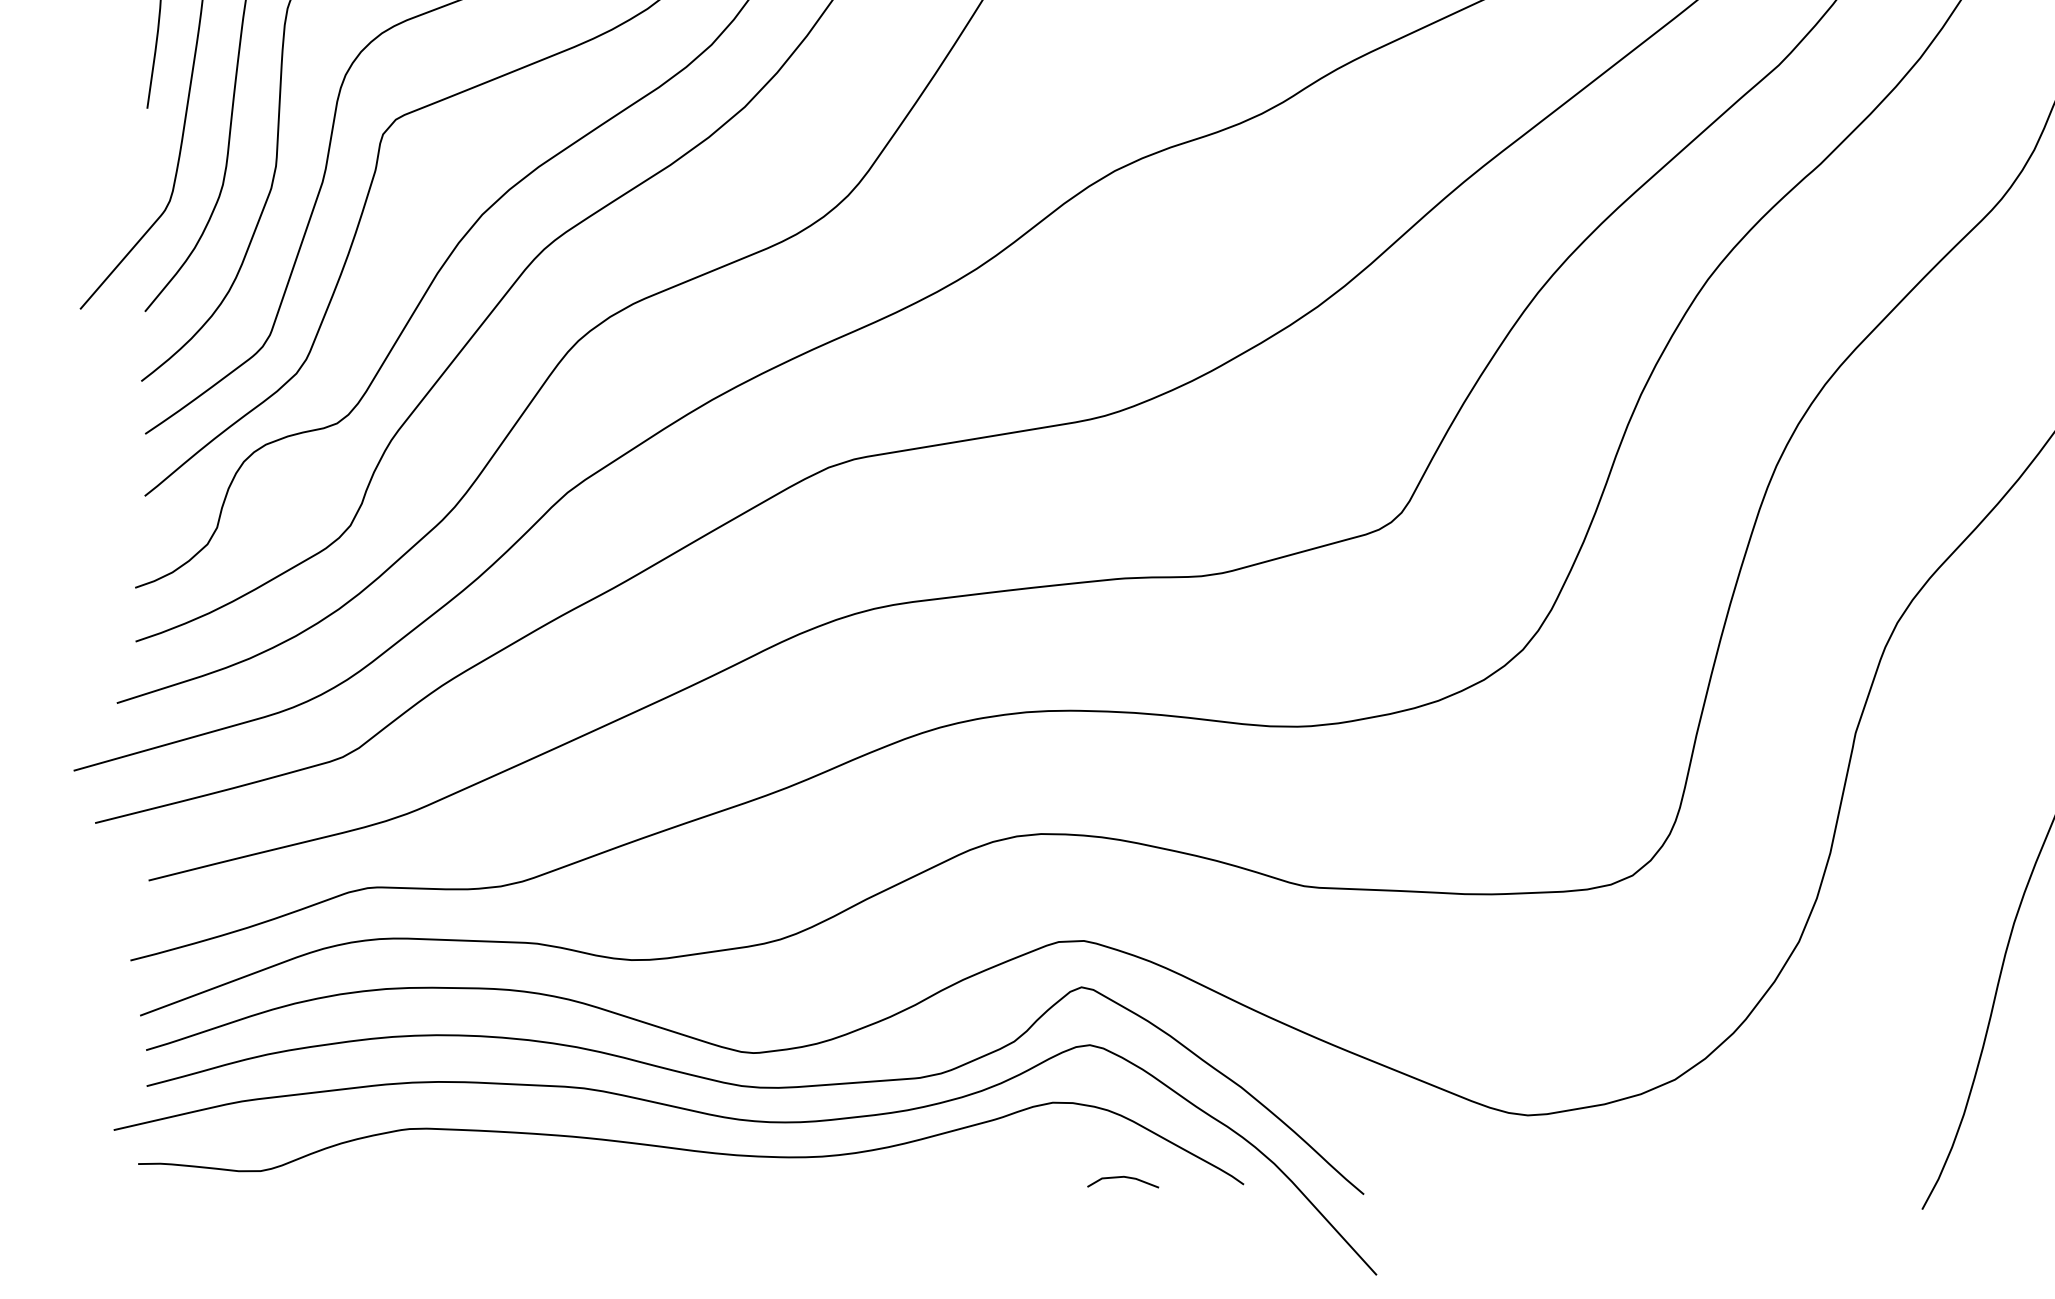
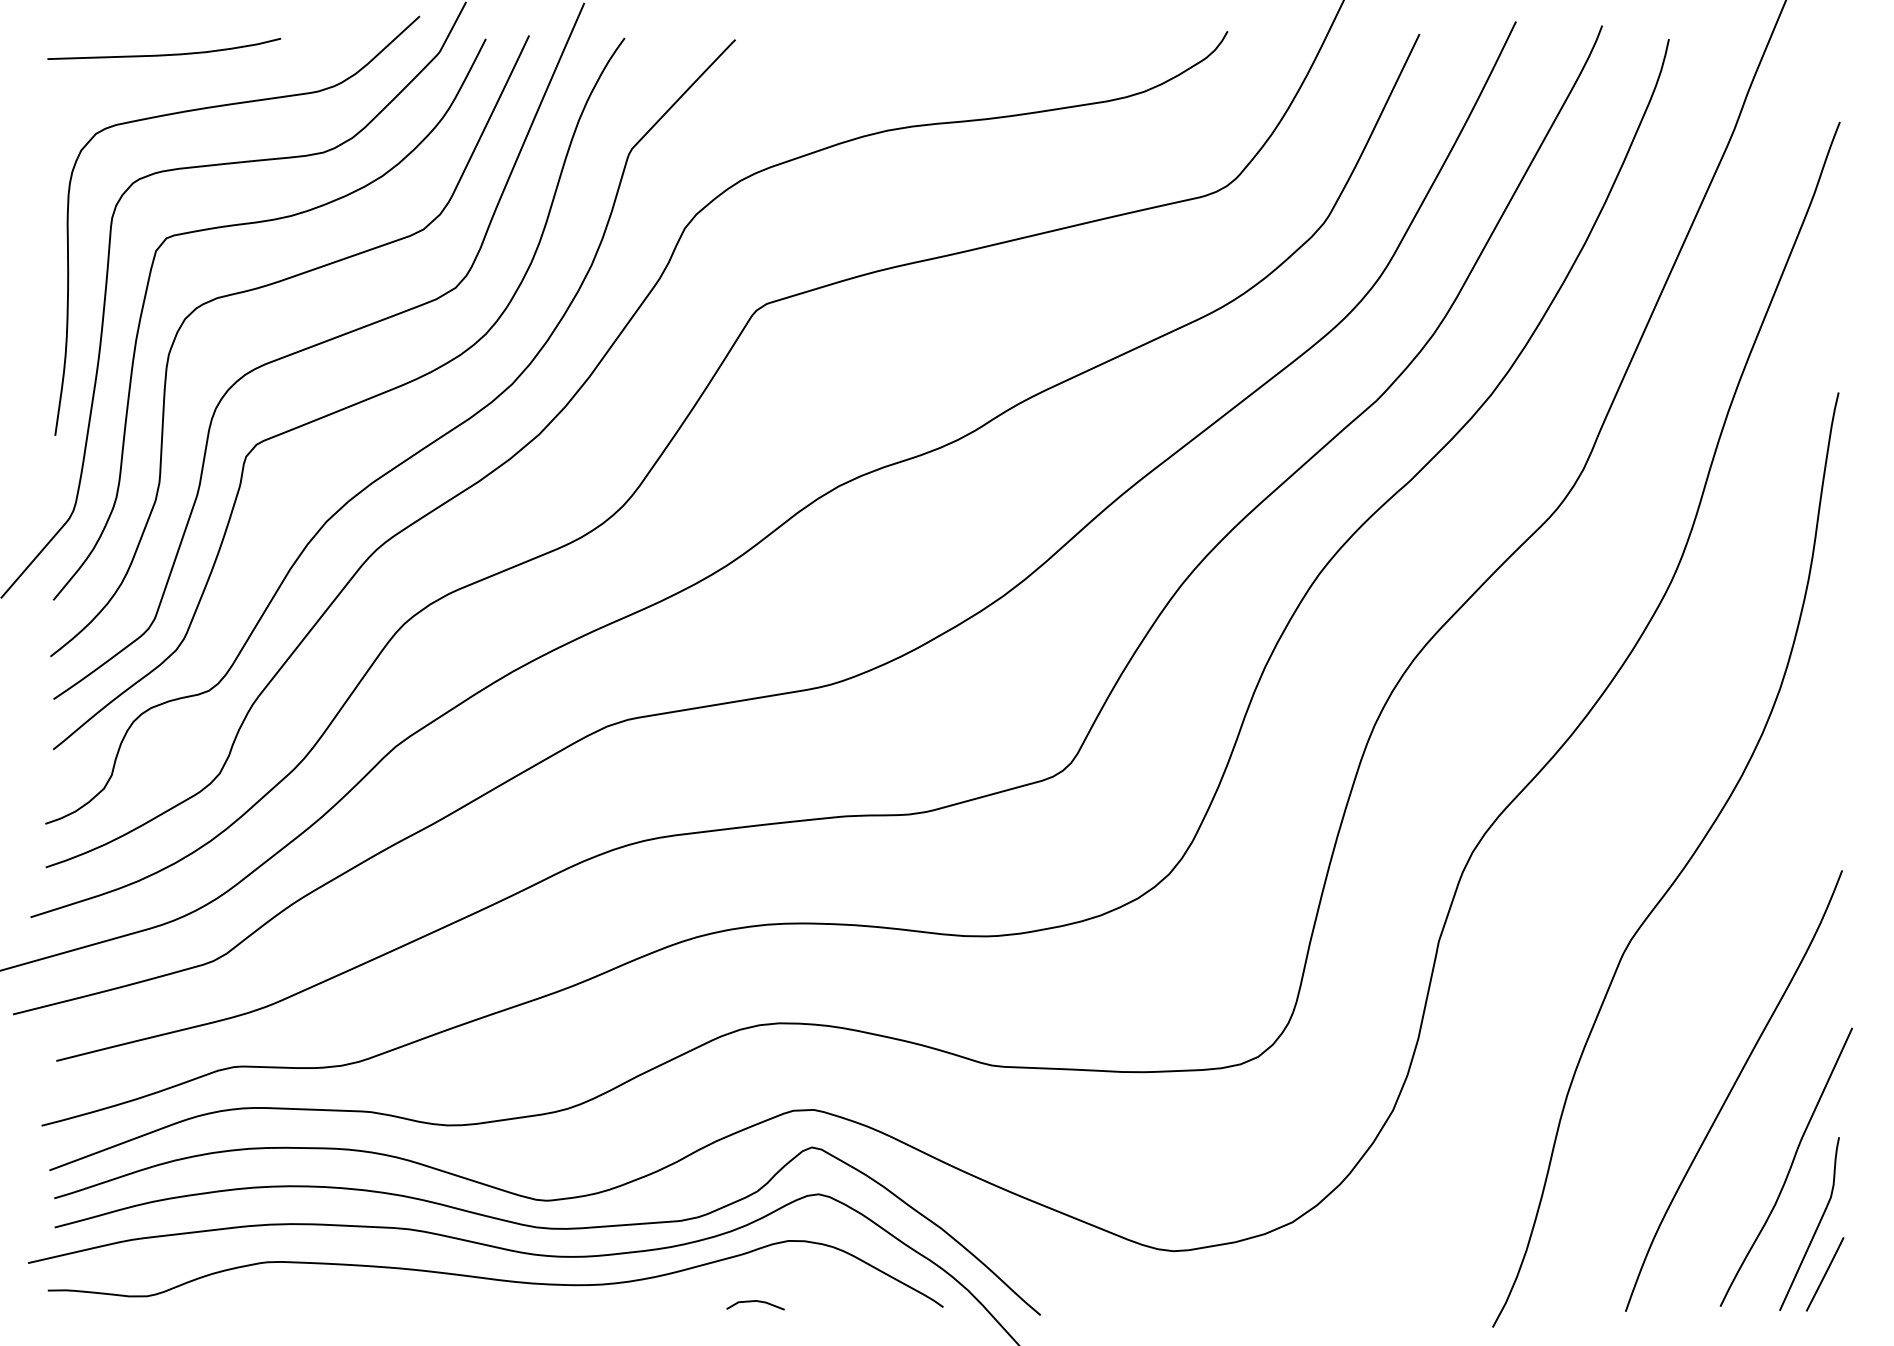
line: (1123, 1177) -> (755, 1301), moved

